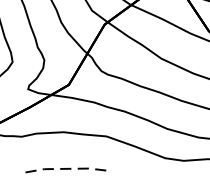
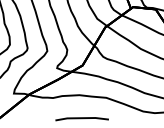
line: (66, 169) -> (81, 118), dashed -> solid

